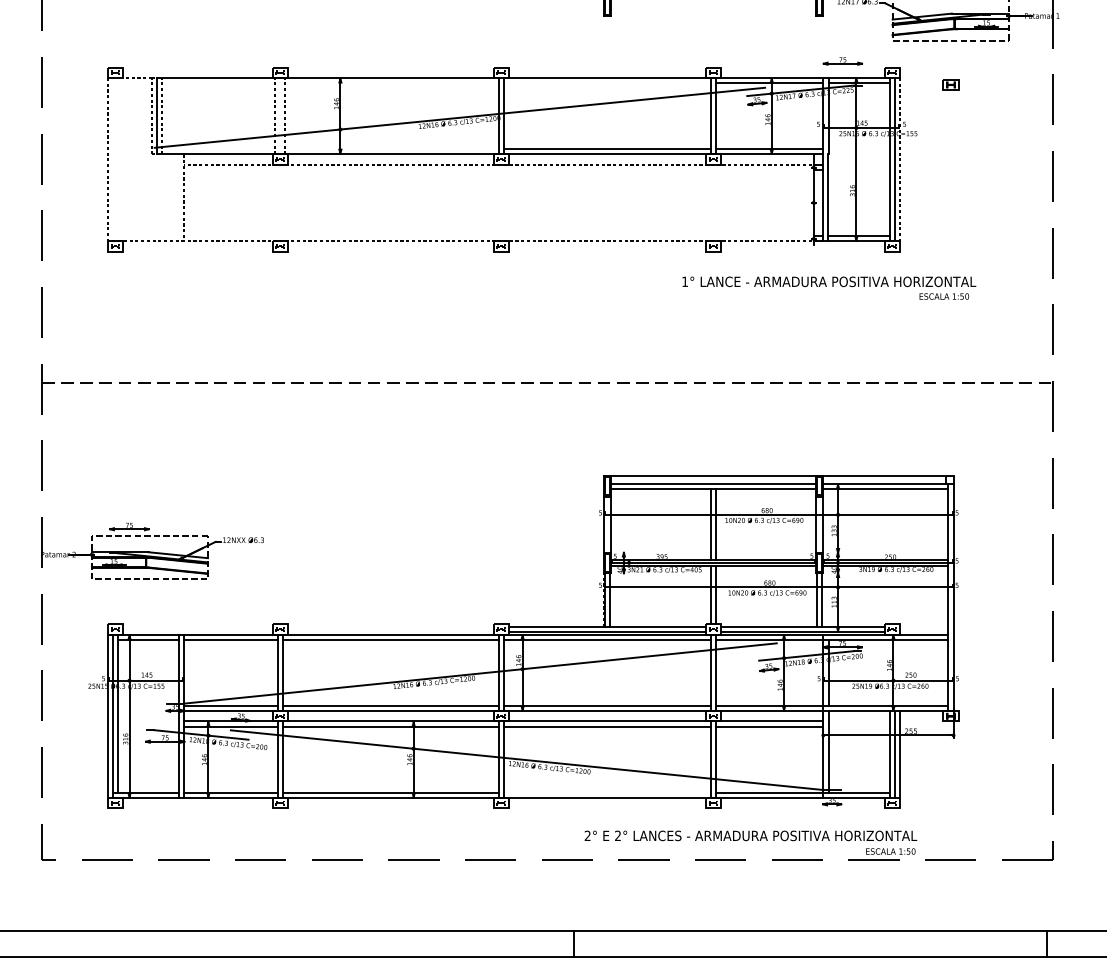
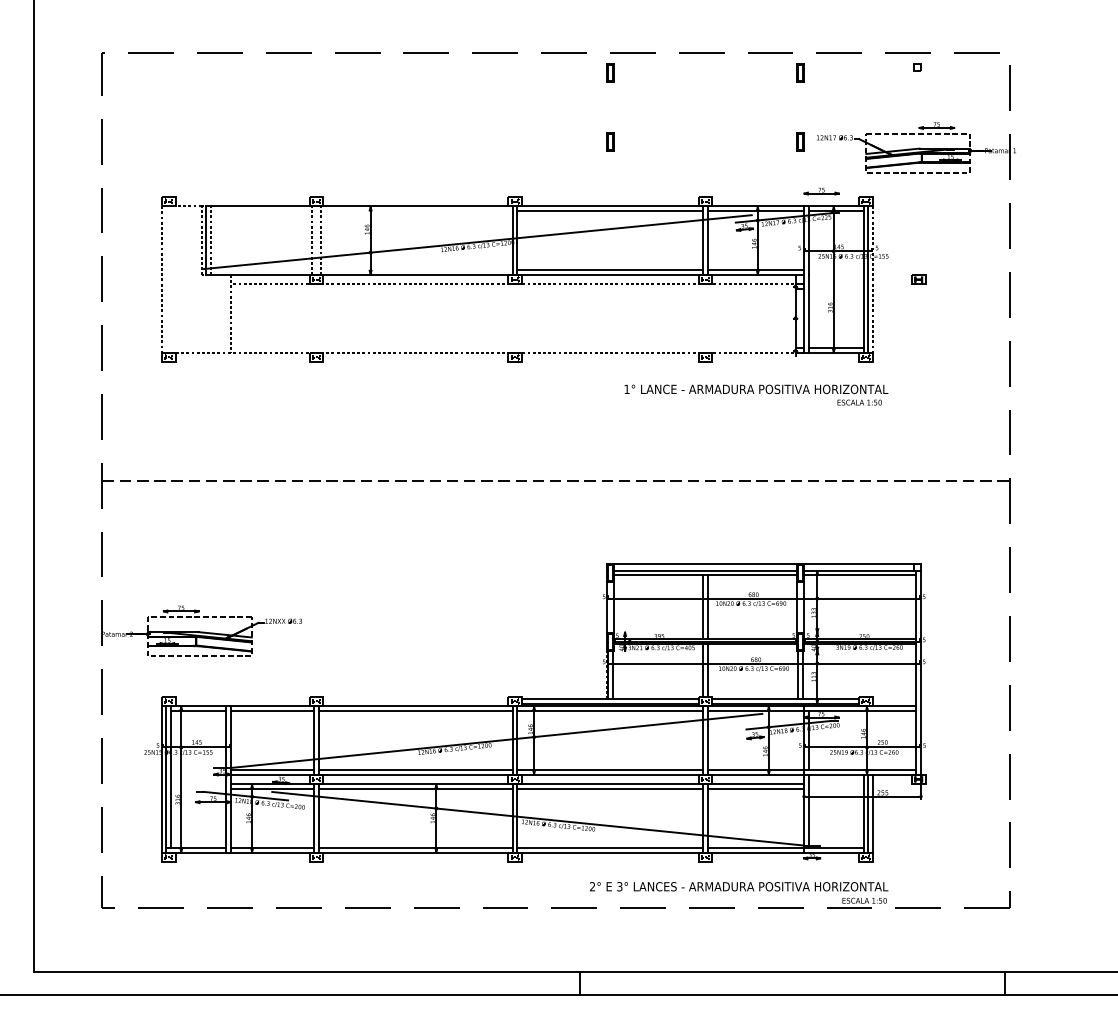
line: (607, 82) -> (610, 210), added
part: (950, 84) -> (918, 279), moved
text: (829, 287) -> (756, 394), moved
line: (607, 793) -> (610, 848), added
text: (617, 835) -> (619, 886), 2° -> 3°

